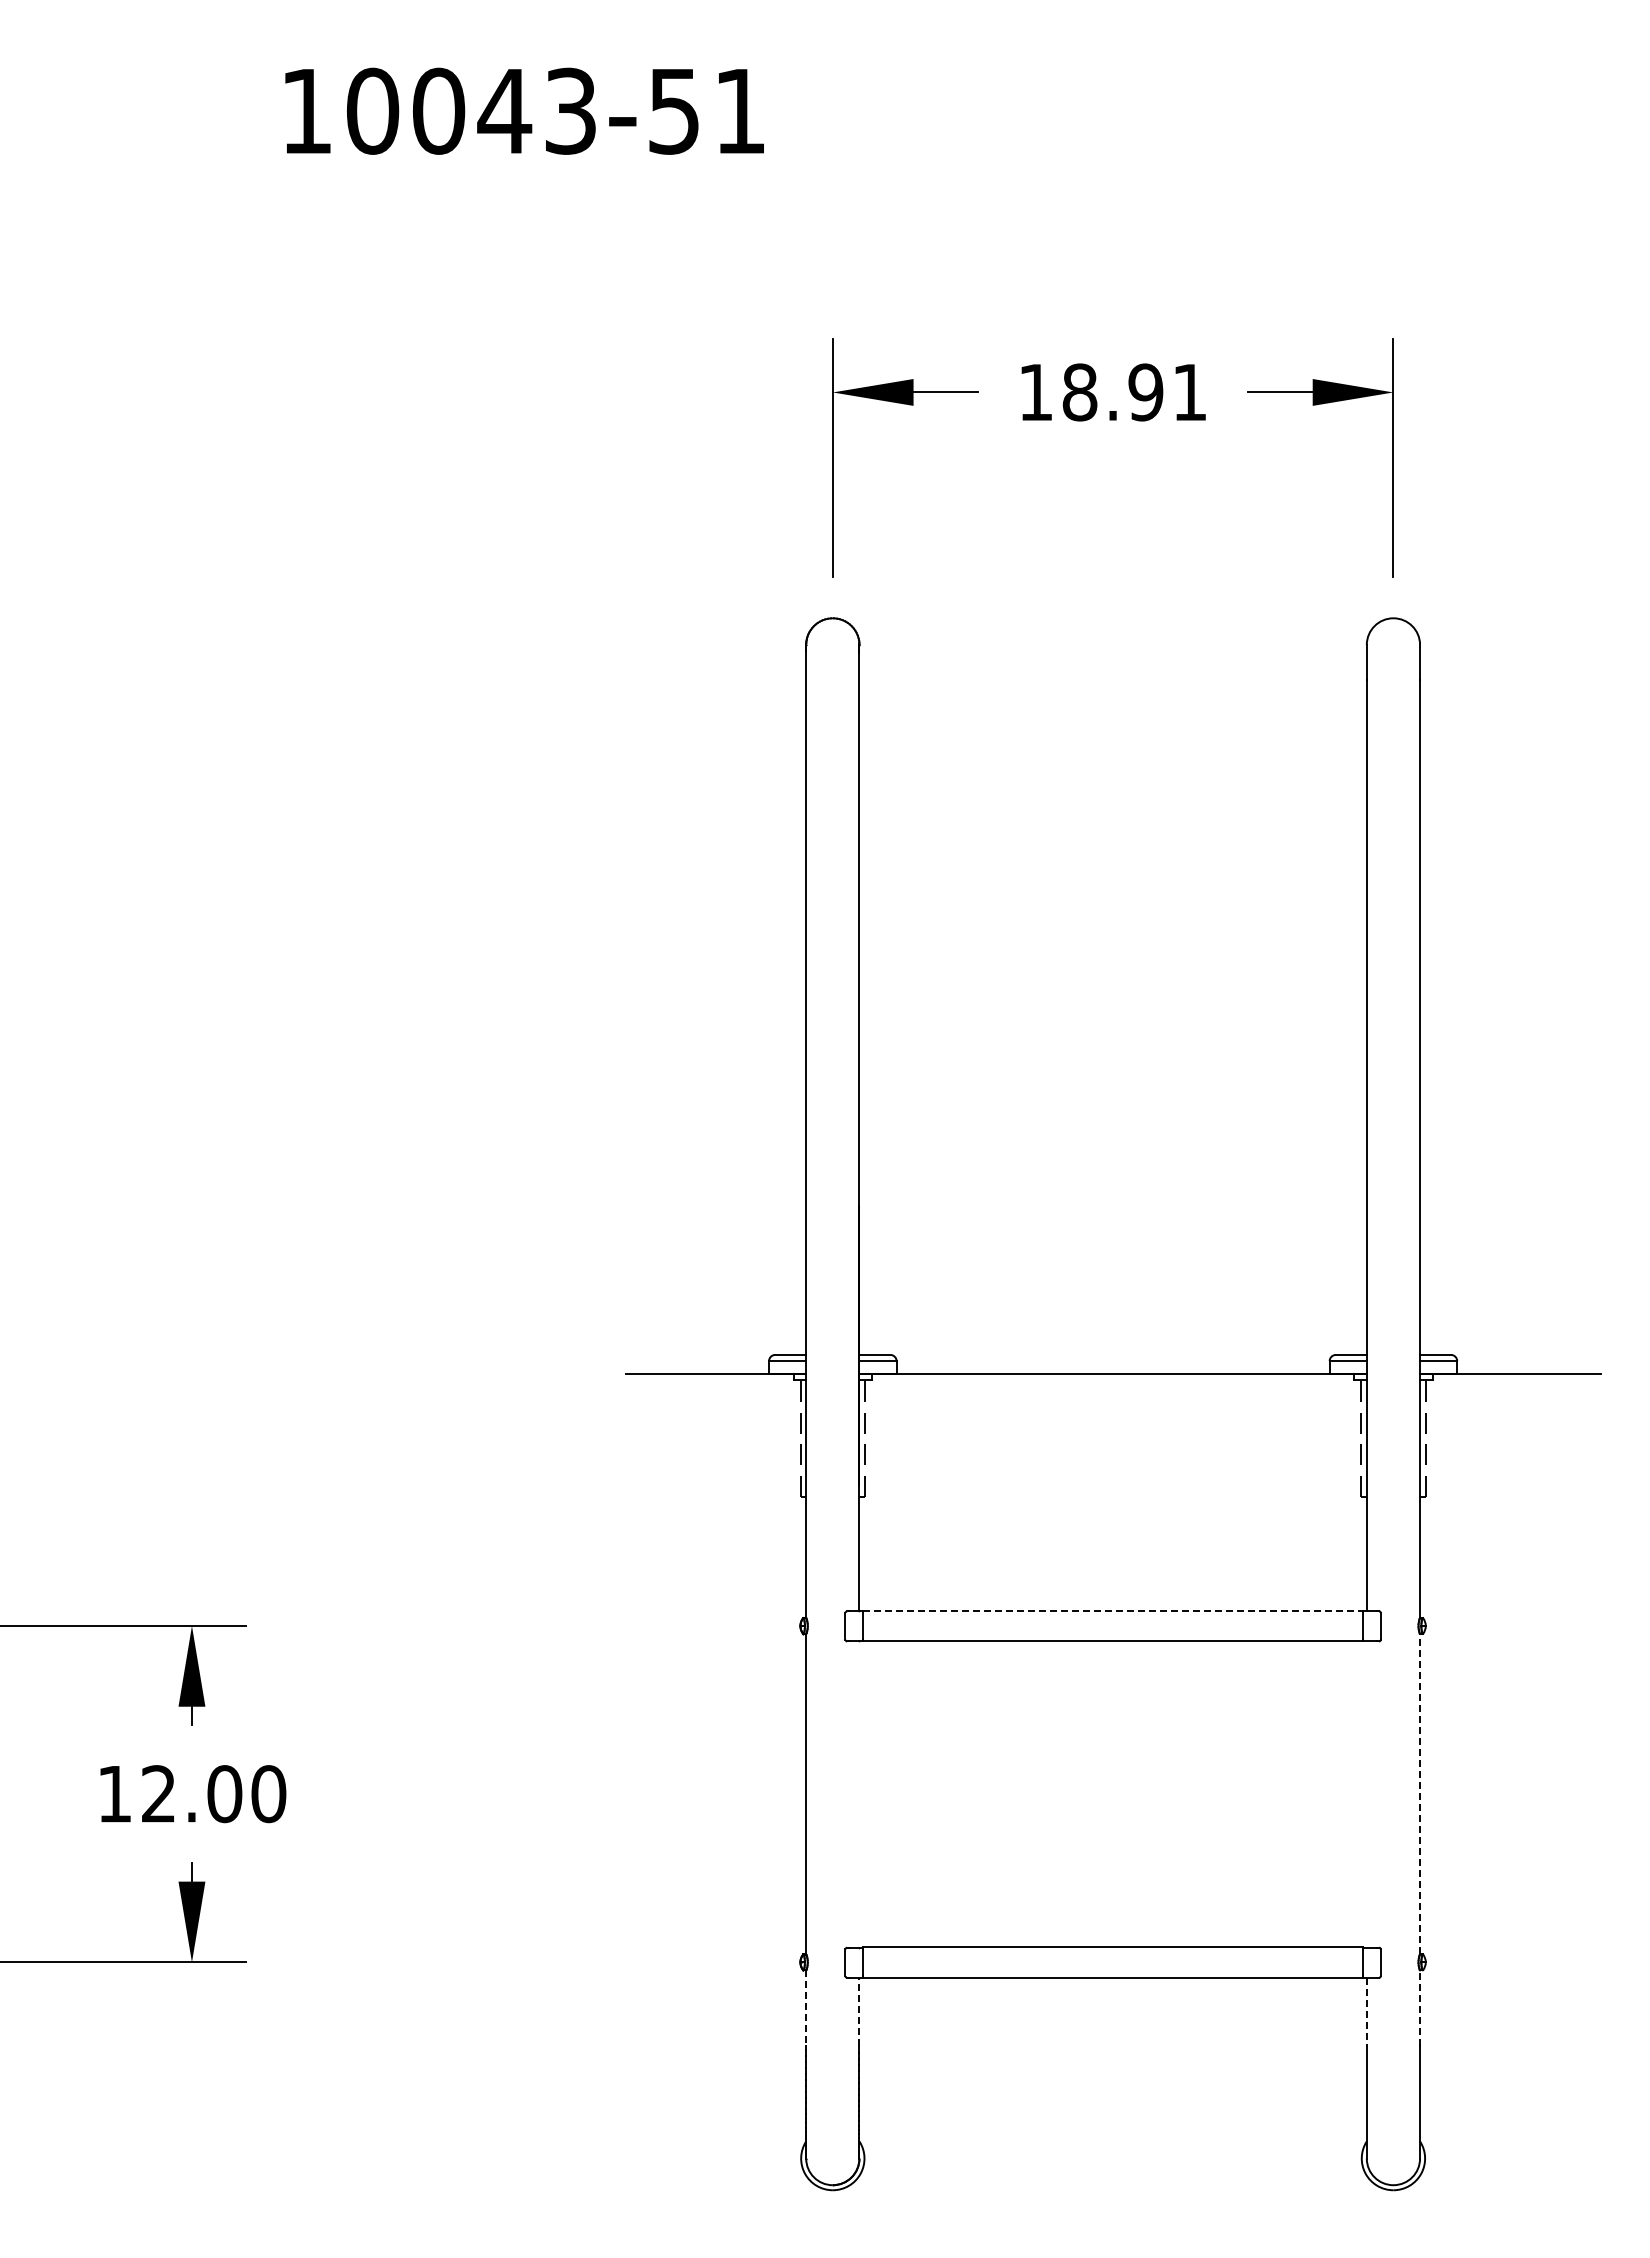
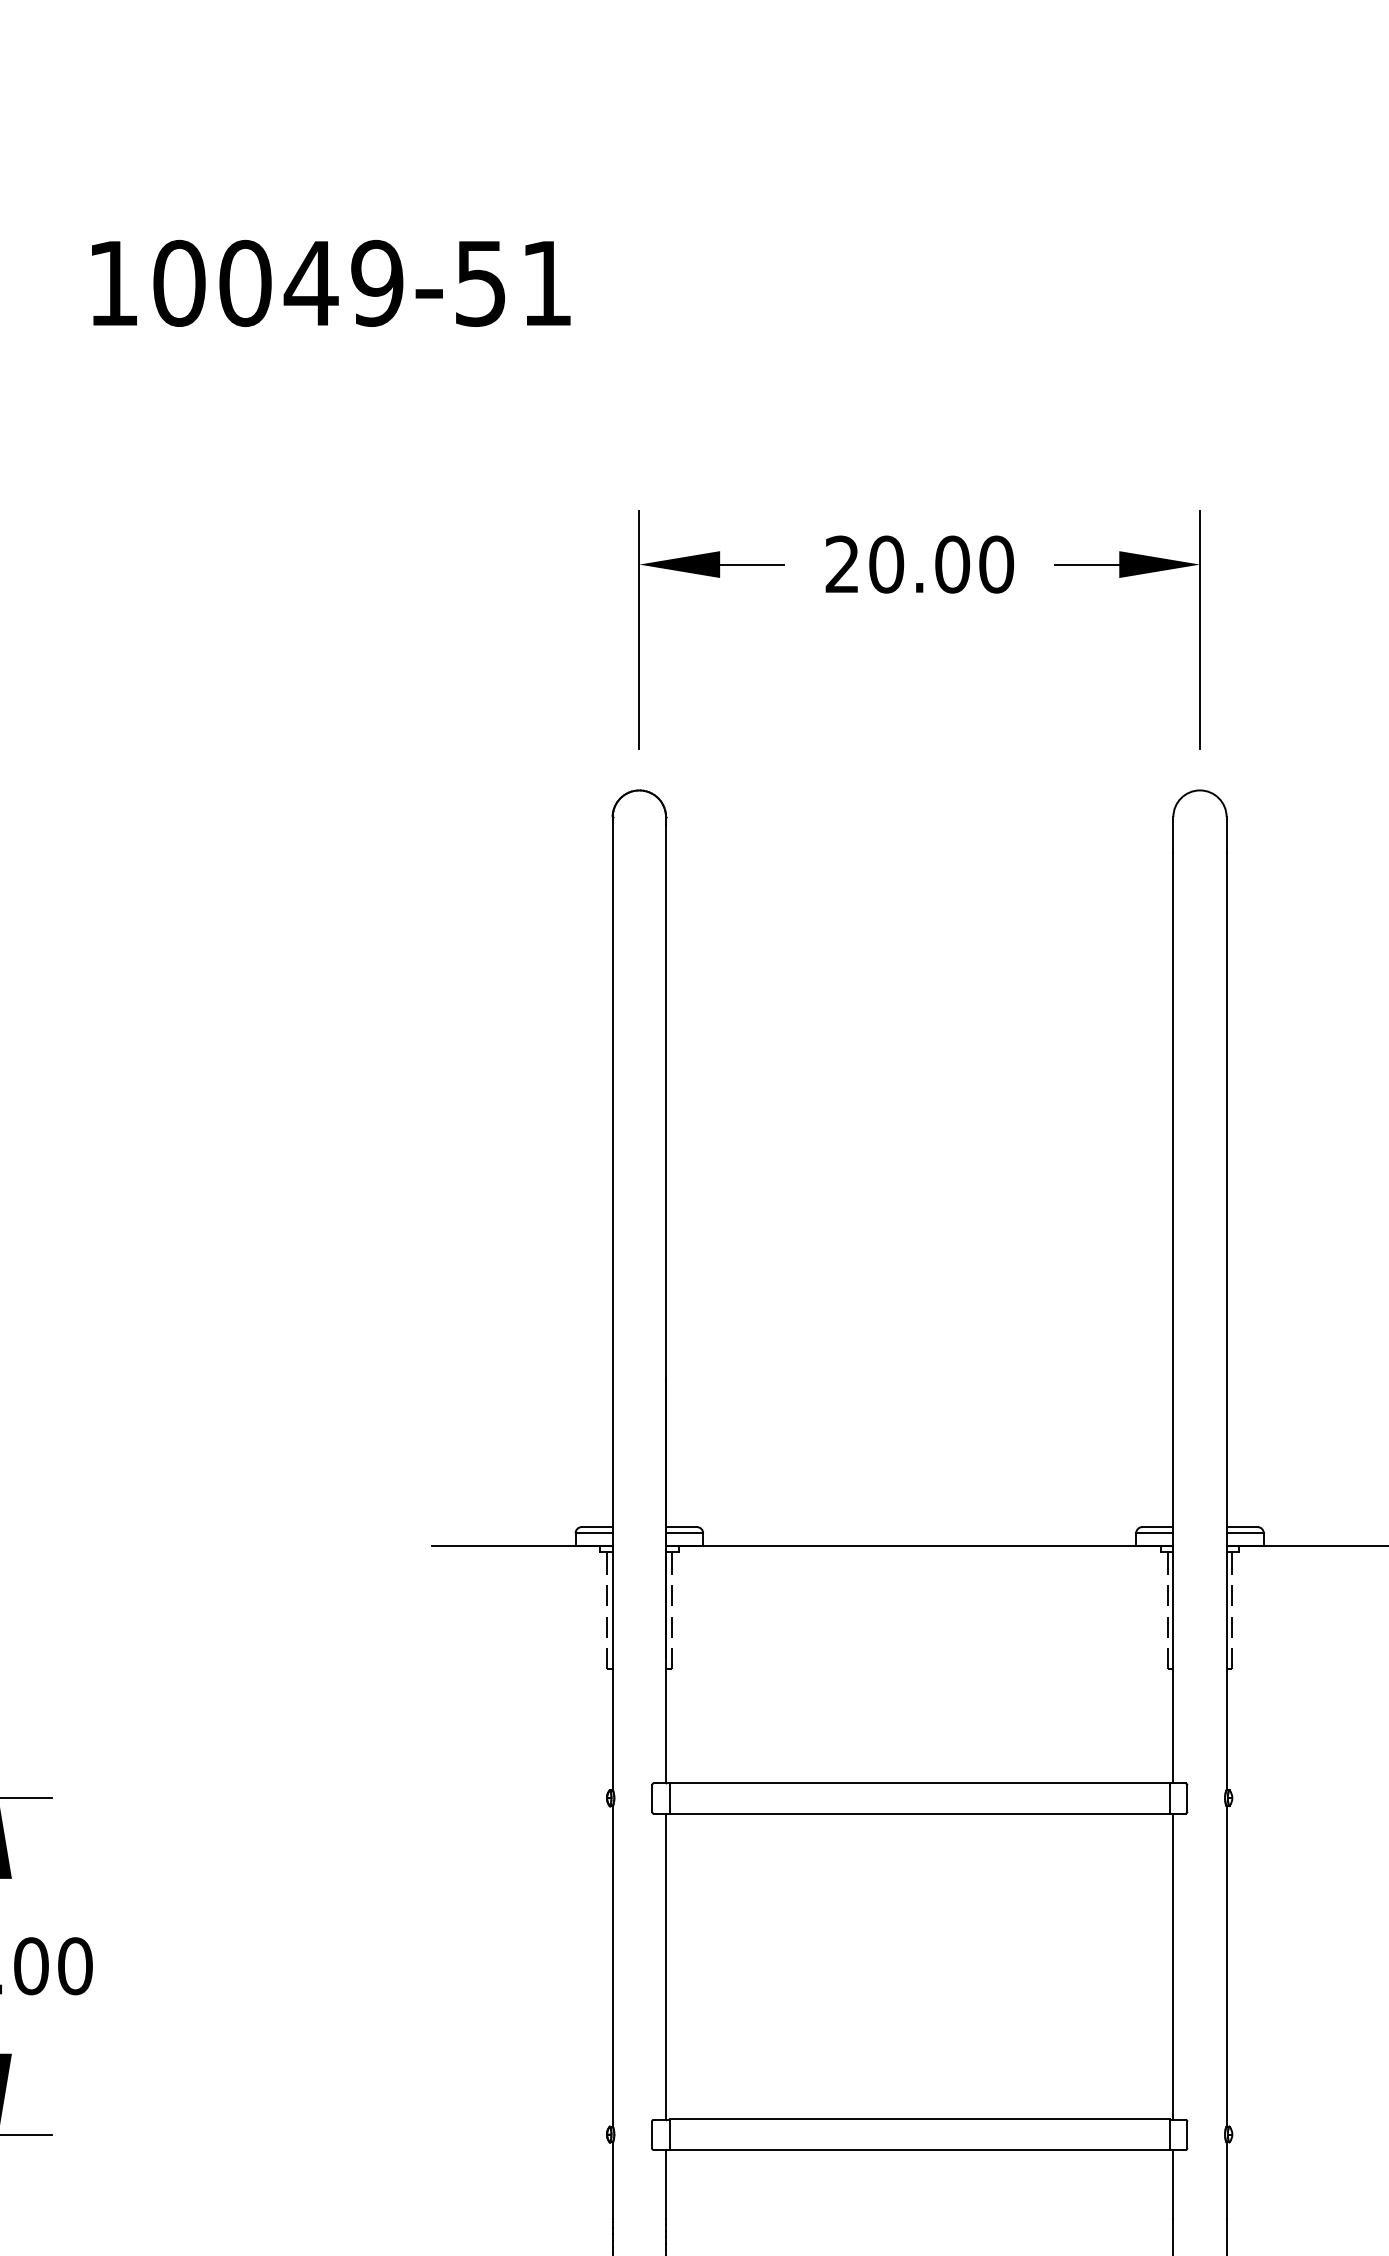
text: (570, 110) -> (377, 282), 10043-51 -> 10049-51
text: (1113, 392) -> (920, 564), 18.91 -> 20.00
line: (1113, 1610) -> (920, 1782), dashed -> solid
line: (1420, 1793) -> (1227, 1965), dashed -> solid
line: (859, 1794) -> (666, 1966), added
line: (1366, 1794) -> (1173, 1966), added
line: (1420, 2007) -> (1227, 2179), dashed -> solid
line: (806, 2008) -> (613, 2180), dashed -> solid
line: (859, 2011) -> (666, 2183), dashed -> solid
line: (1366, 2012) -> (1173, 2184), dashed -> solid

